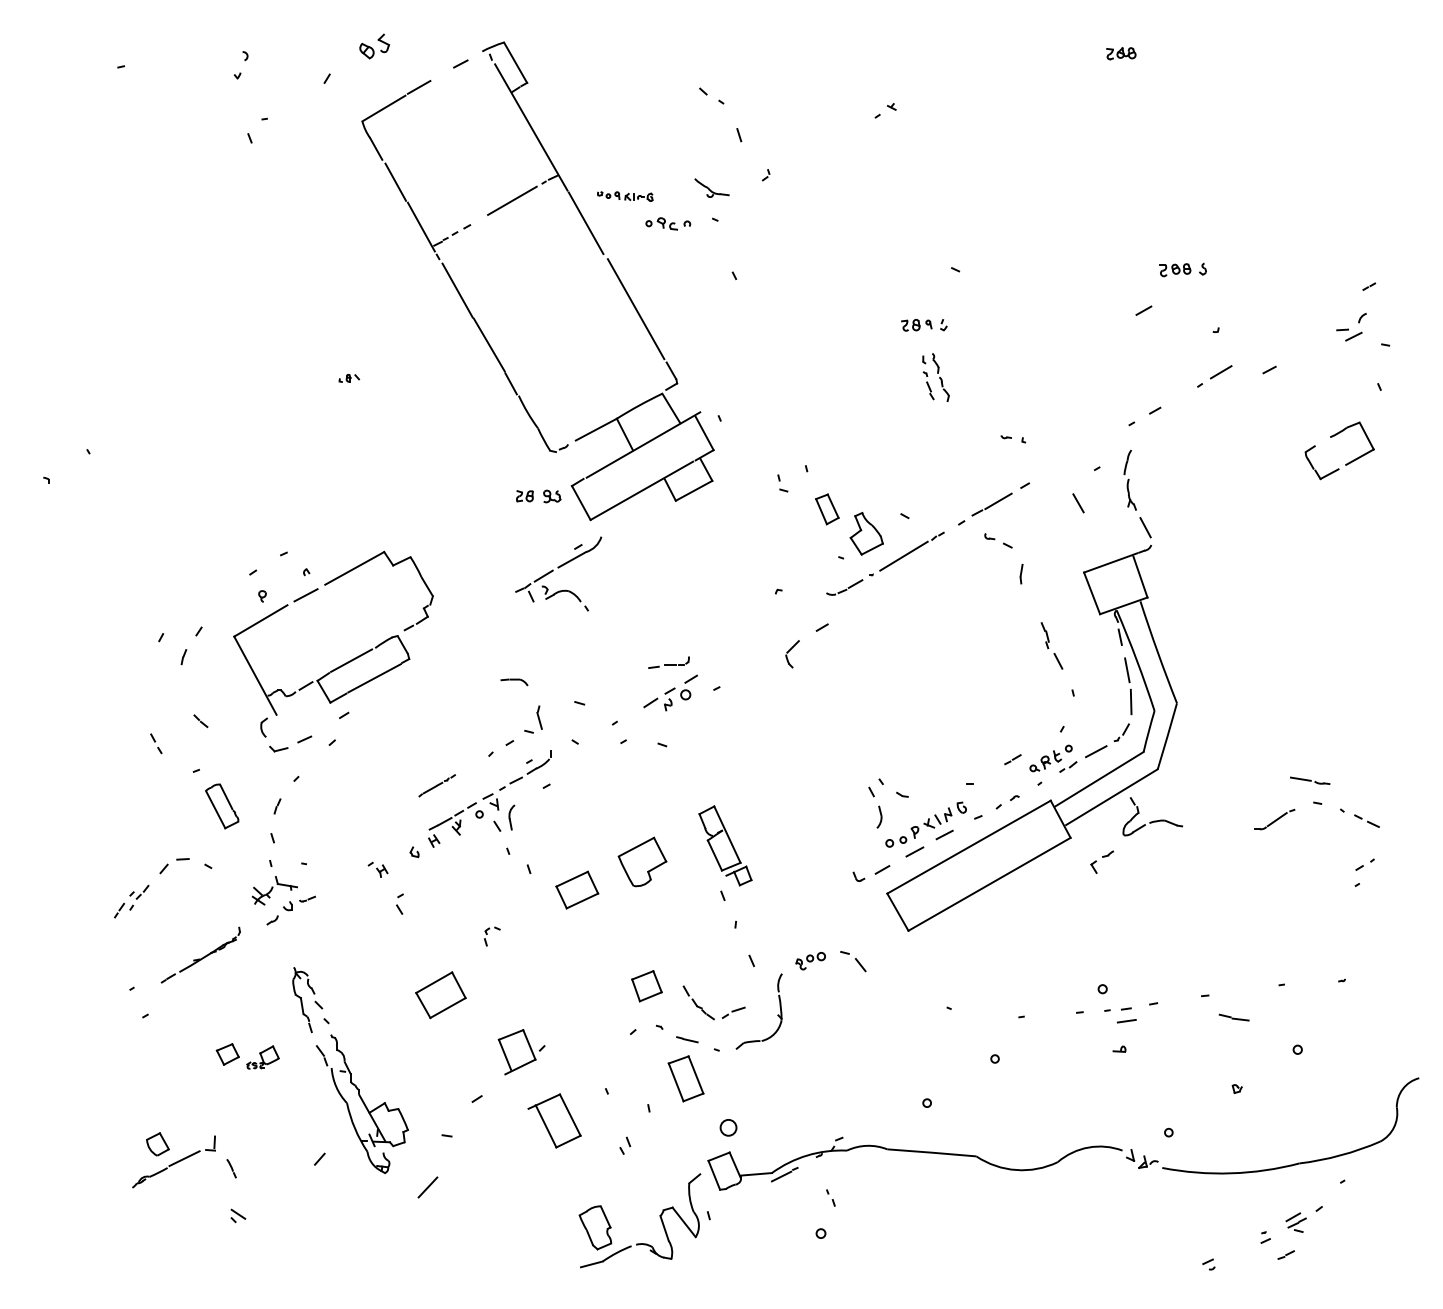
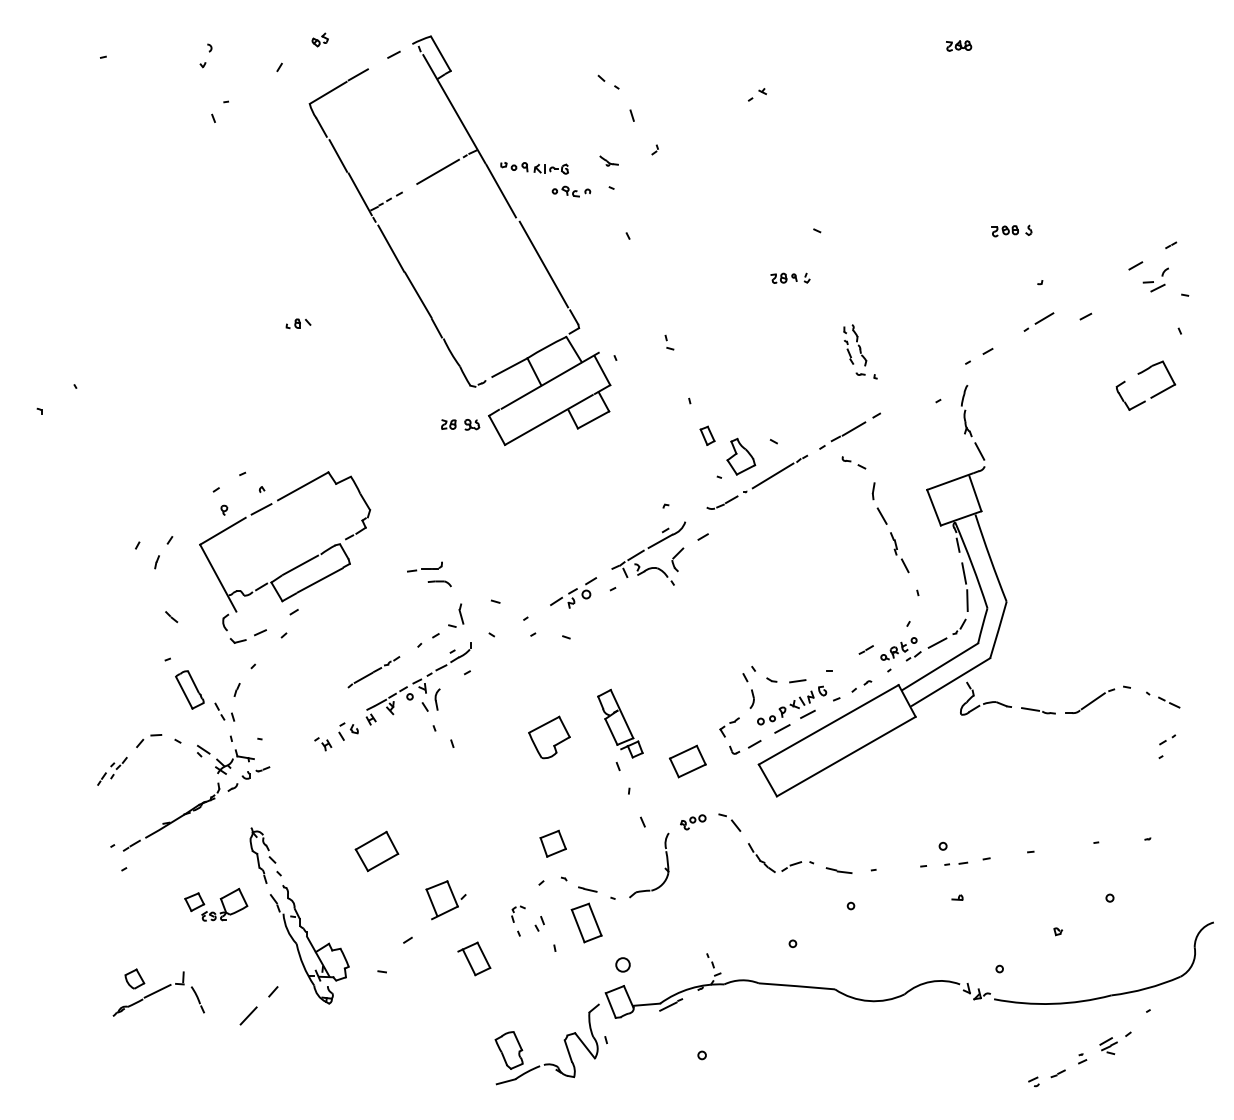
part: (374, 46) -> (320, 39), size x0.62
part: (712, 187) -> (609, 160), size x0.62
part: (625, 196) -> (534, 168), size x1.43
line: (1143, 310) -> (1135, 265), moved
part: (935, 377) -> (854, 345), moved
part: (349, 378) -> (298, 323), size x1.43
part: (782, 483) -> (669, 342), moved
line: (1078, 503) -> (882, 516), moved
part: (827, 509) -> (707, 435), size x0.71
part: (558, 573) -> (648, 553), moved
part: (668, 662) -> (424, 566), moved
part: (156, 743) -> (220, 711), moved
part: (1310, 780) -> (1038, 710), moved
part: (436, 785) -> (373, 672), size x1.67
part: (1274, 819) -> (1090, 701), size x1.43
part: (1101, 861) -> (729, 726), moved
part: (577, 889) -> (688, 761), moved
part: (399, 903) -> (341, 731), moved
part: (492, 936) -> (518, 914), moved
part: (200, 954) -> (171, 816), size x1.43
part: (702, 1007) -> (765, 861), moved
part: (1233, 1017) -> (838, 870), moved
line: (1126, 1021) -> (797, 681), moved
part: (262, 1057) -> (224, 904), size x1.67
part: (554, 1120) -> (474, 958), size x0.71
part: (625, 1145) -> (540, 923), moved
part: (231, 1168) -> (197, 999), size x1.67
line: (427, 1187) -> (248, 1015), moved
part: (830, 1197) -> (710, 960), moved
part: (238, 1215) -> (203, 750), moved
line: (1285, 1254) -> (1057, 1073), moved

